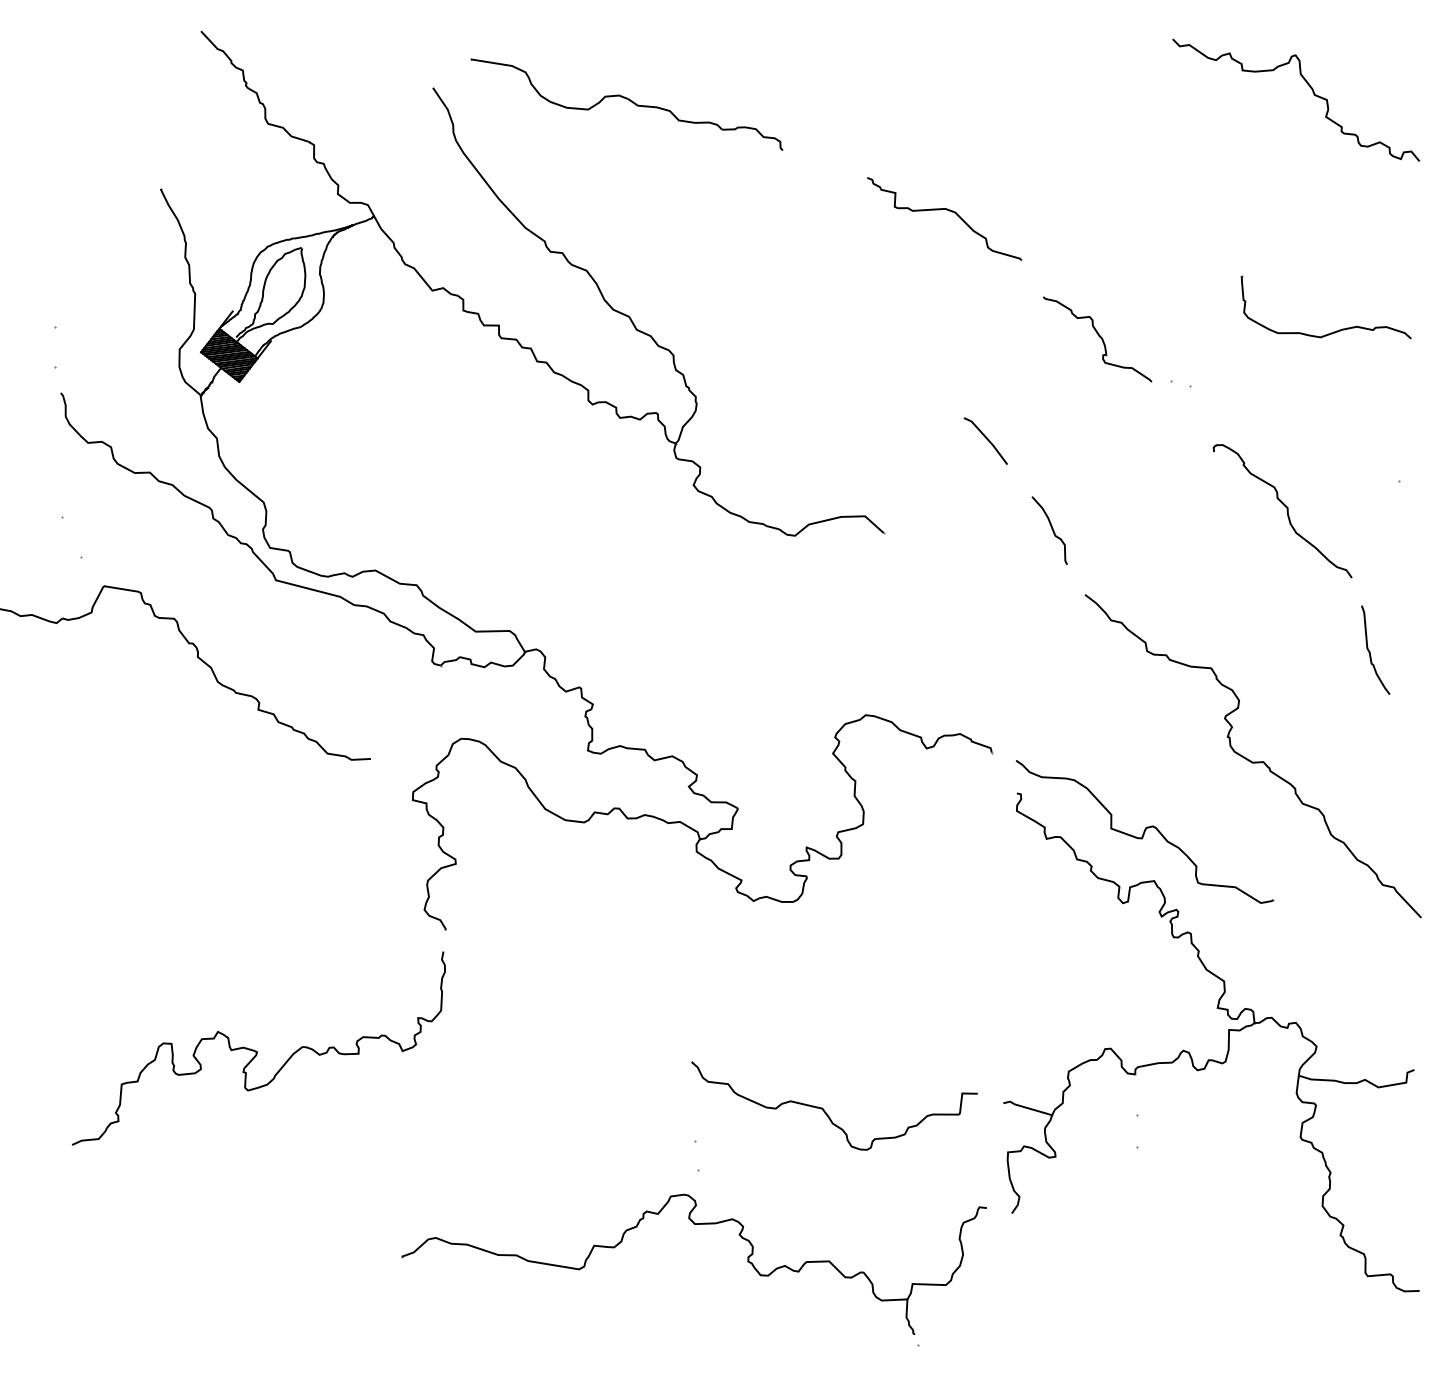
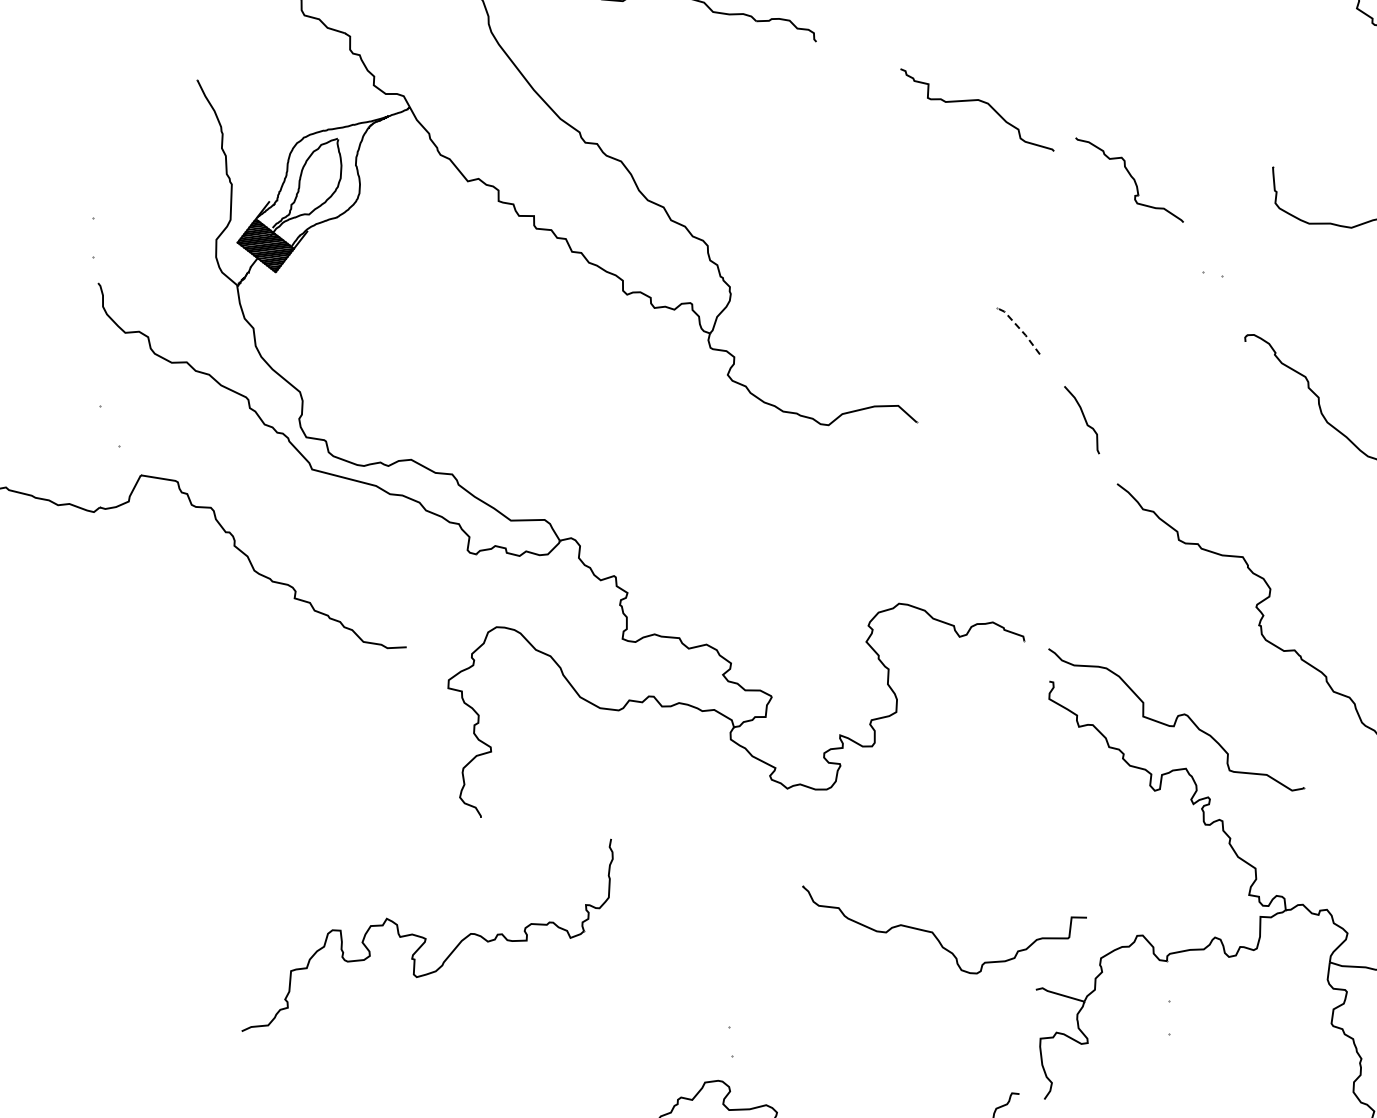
part: (1097, 339) -> (1129, 180), moved
line: (987, 439) -> (1020, 329), solid -> dashed
part: (258, 1048) -> (427, 935), moved
part: (826, 1112) -> (936, 936), moved

